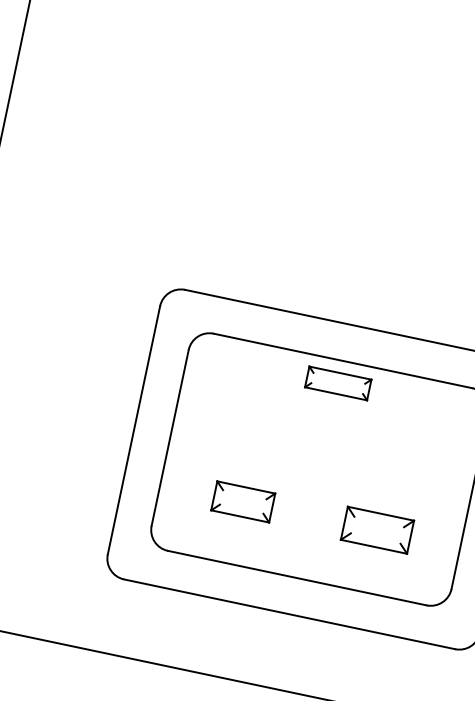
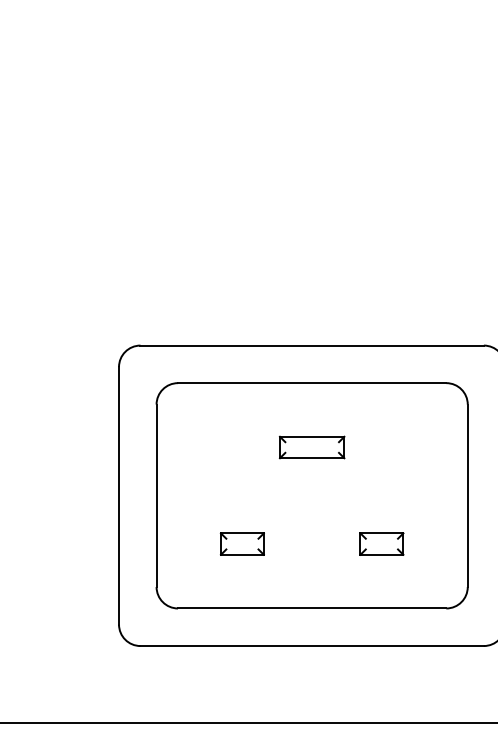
part: (337, 383) -> (311, 447), moved
part: (242, 501) -> (241, 543), size x0.71
part: (377, 529) -> (381, 543), size x0.62

